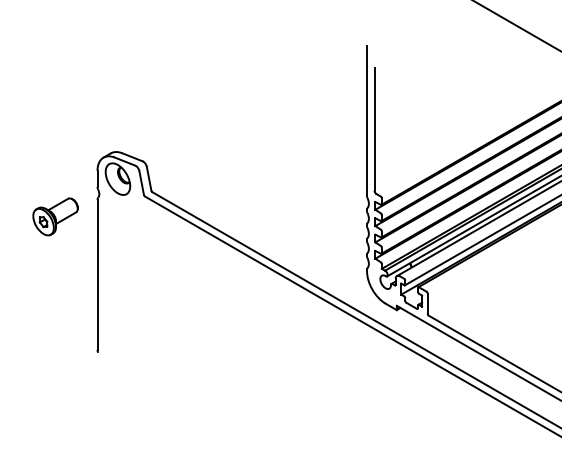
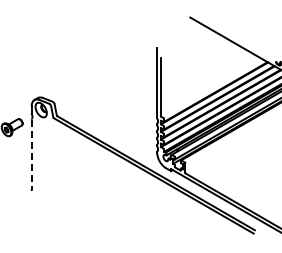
line: (97, 274) -> (31, 154), solid -> dashed

